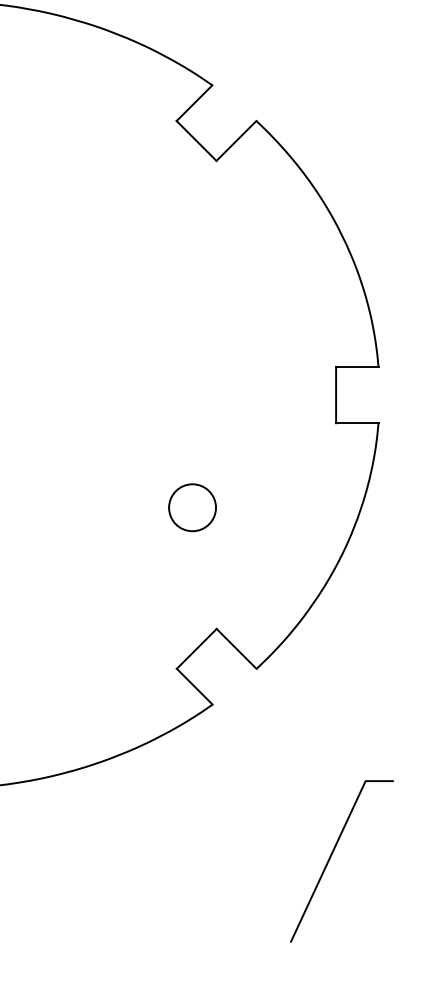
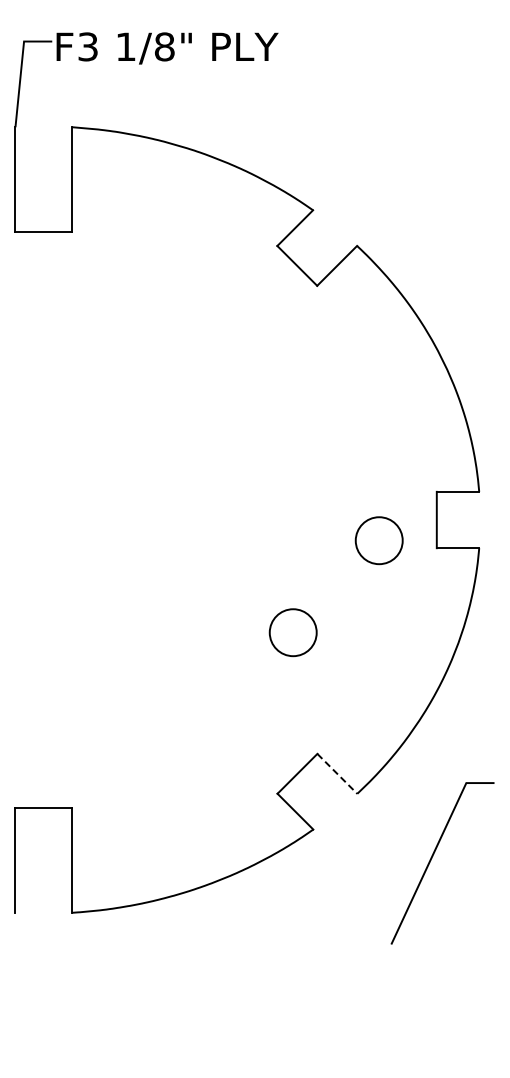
circle: (277, 415) -> (378, 540), added
line: (236, 649) -> (337, 774), solid -> dashed
line: (331, 856) -> (432, 858), moved

